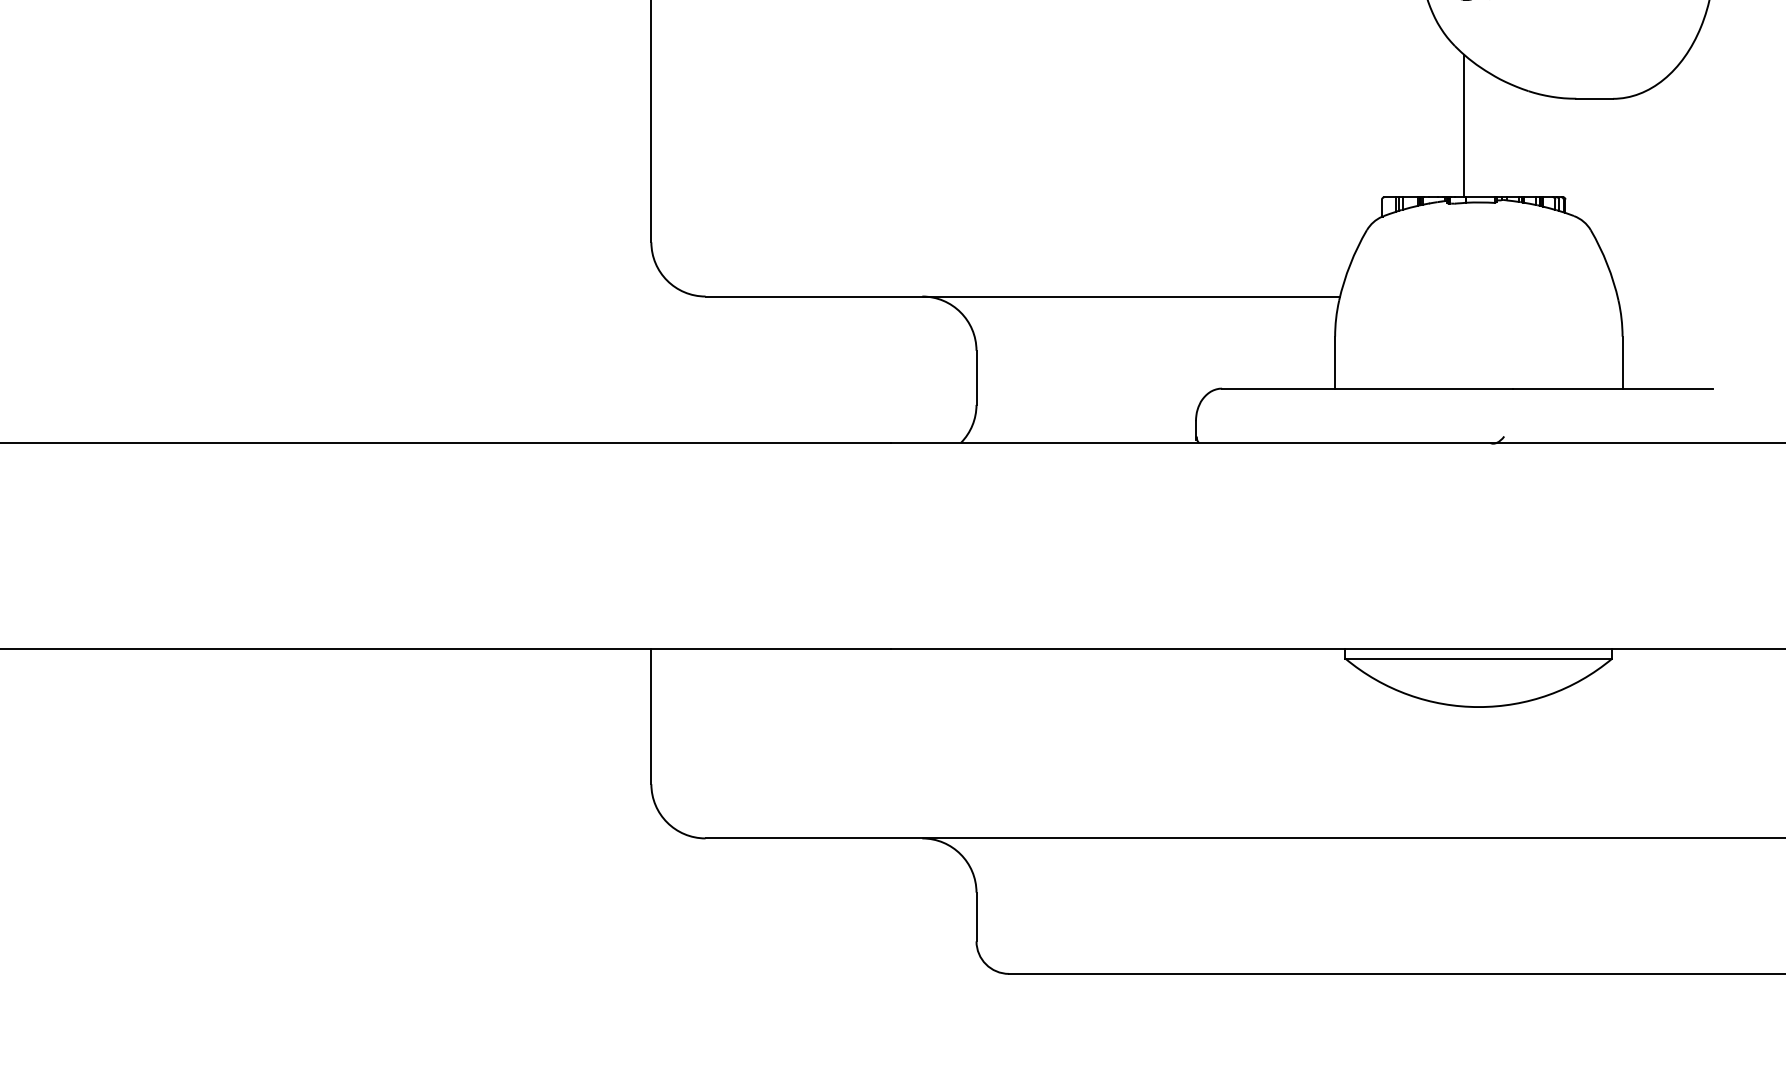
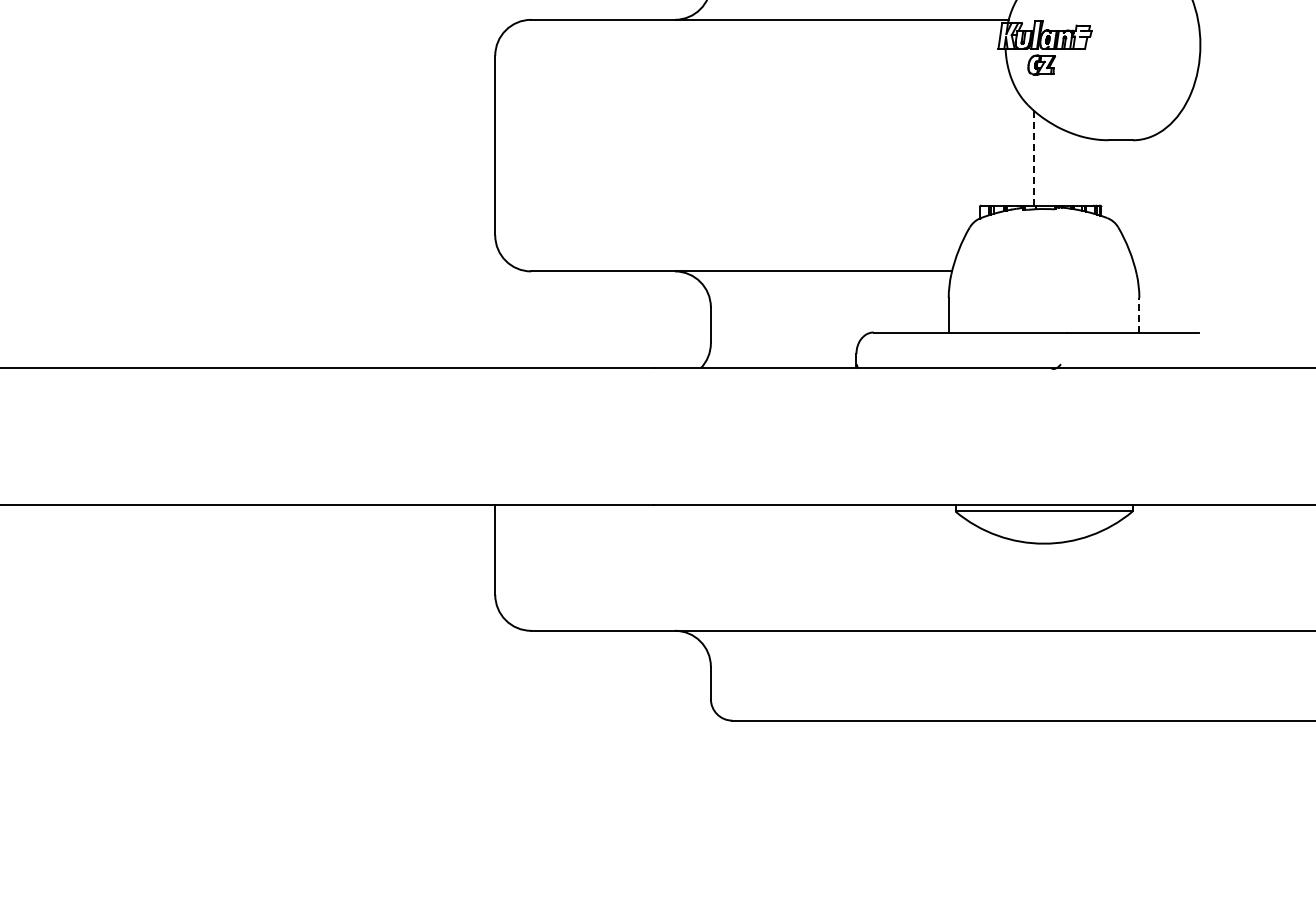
line: (1464, 124) -> (1034, 157), solid -> dashed
line: (1622, 361) -> (1139, 314), solid -> dashed

